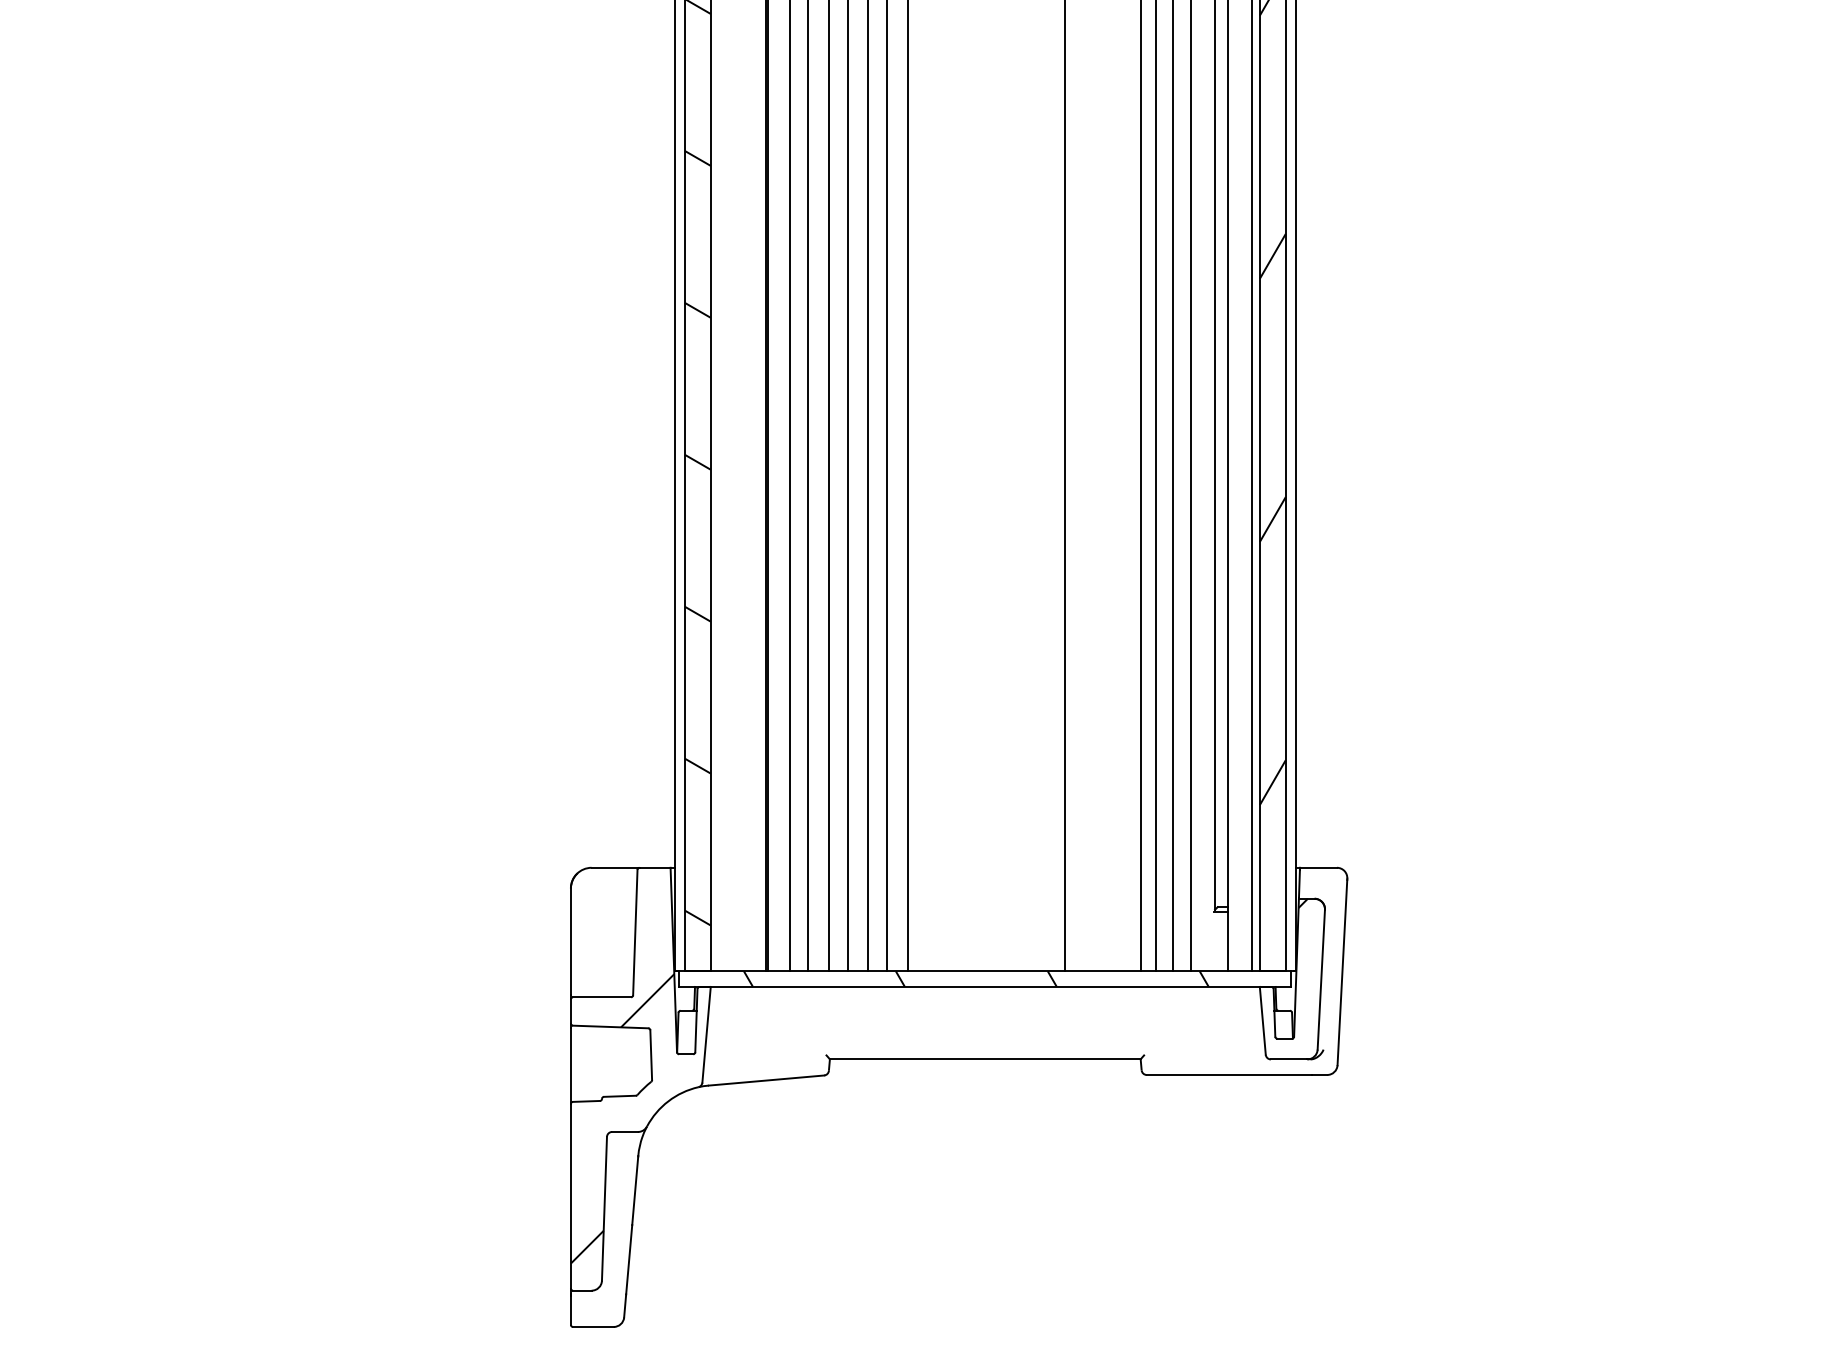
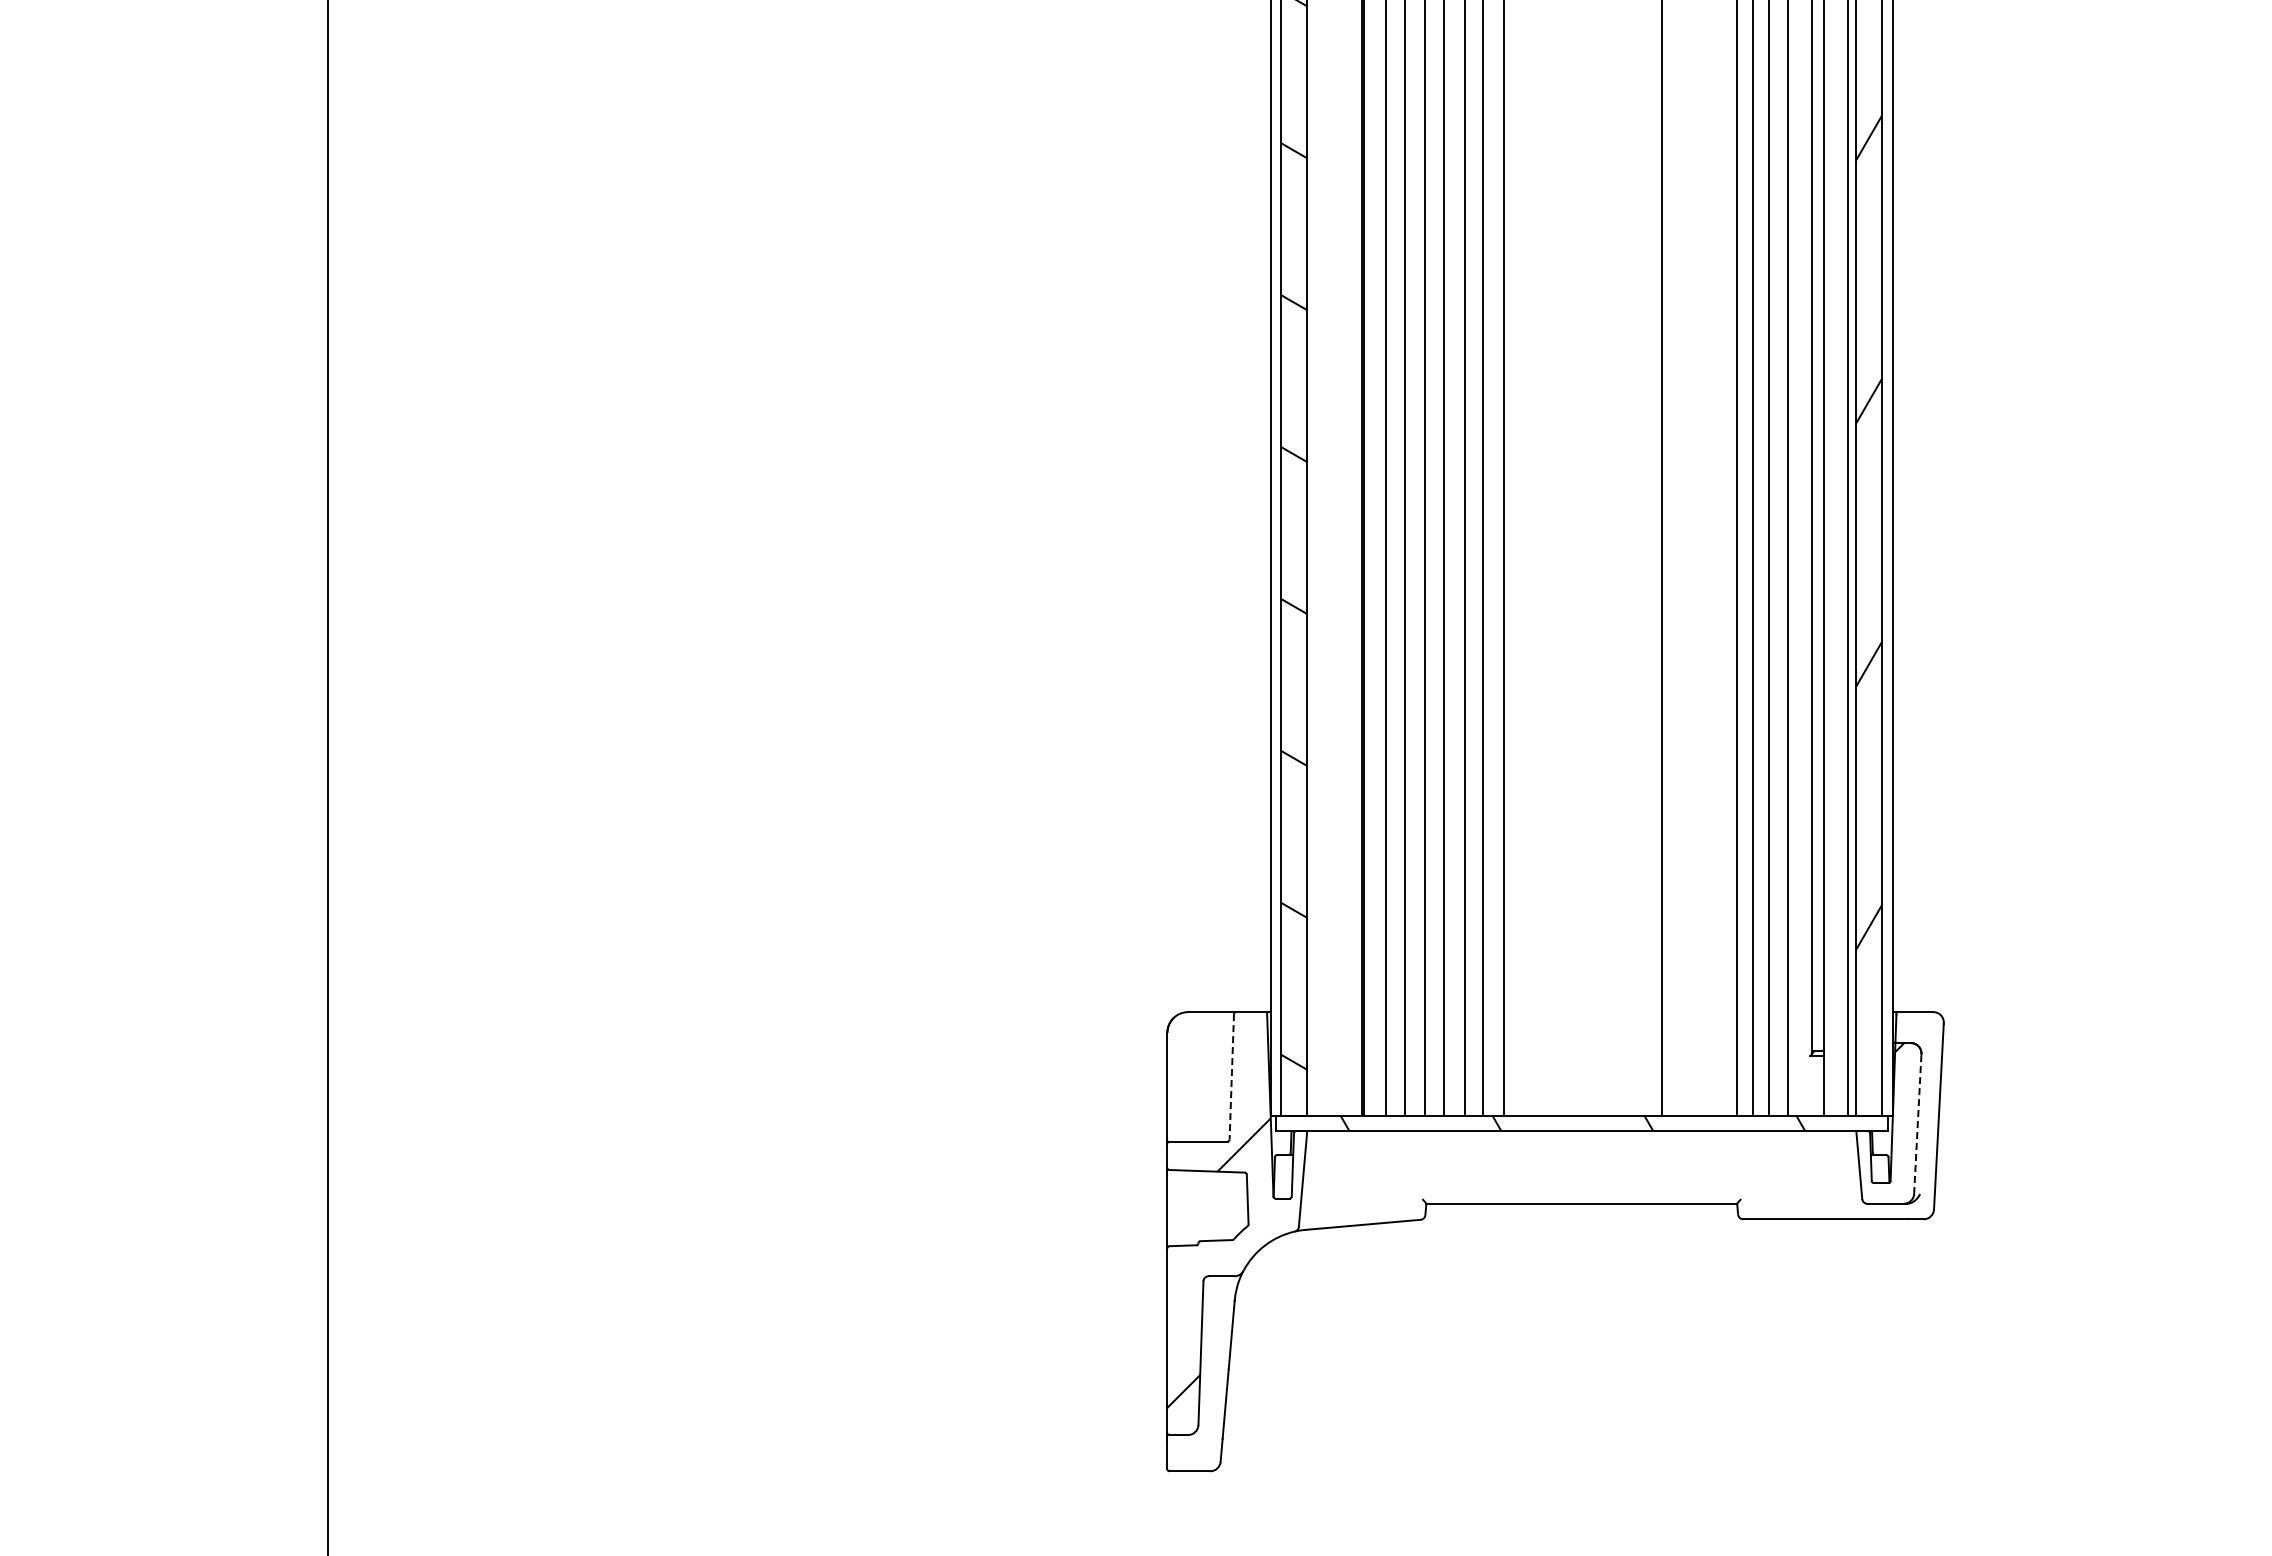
line: (635, 932) -> (1231, 1076), solid -> dashed
line: (1321, 979) -> (1917, 1123), solid -> dashed

